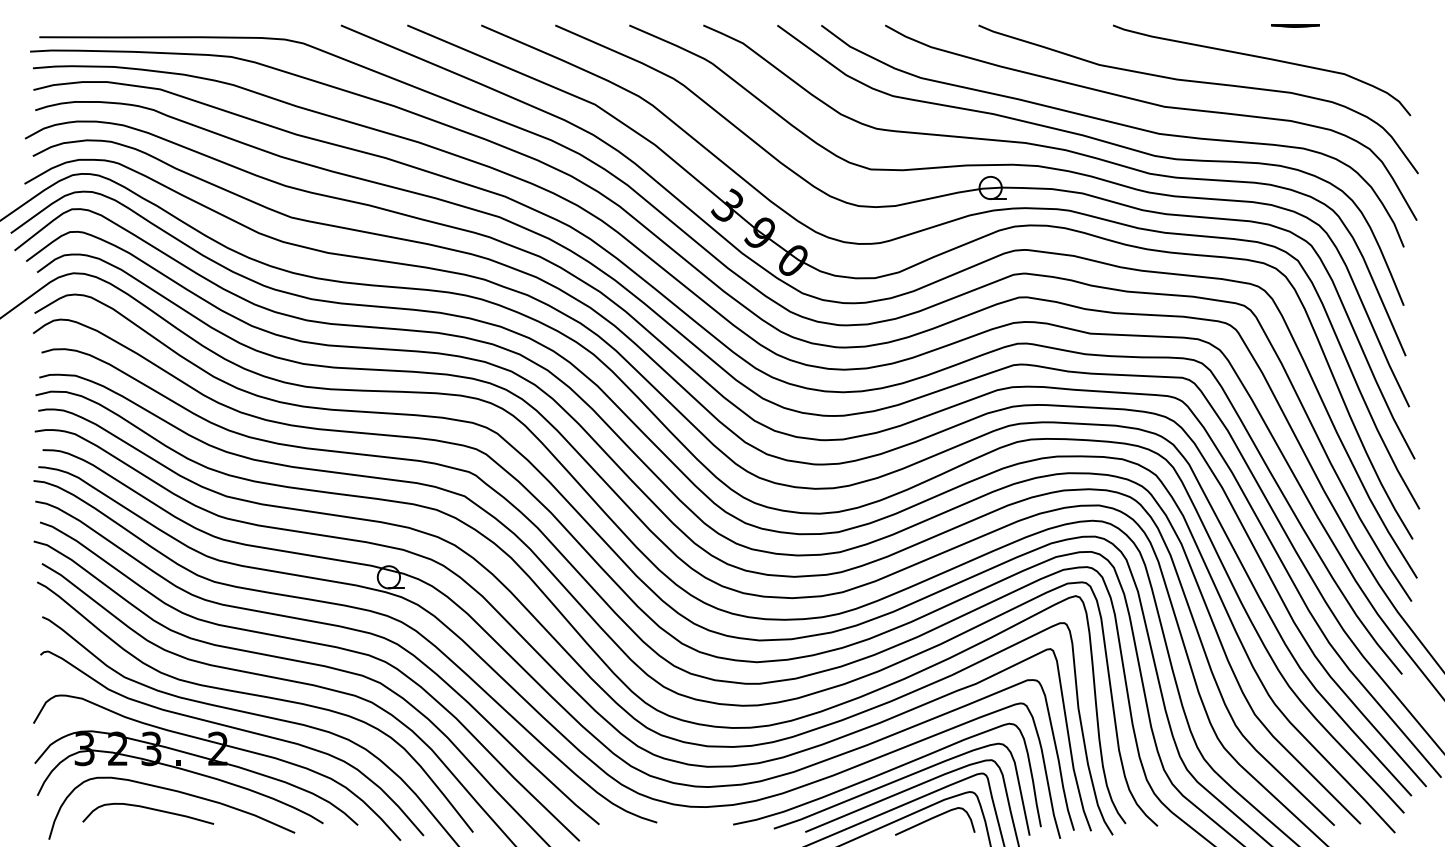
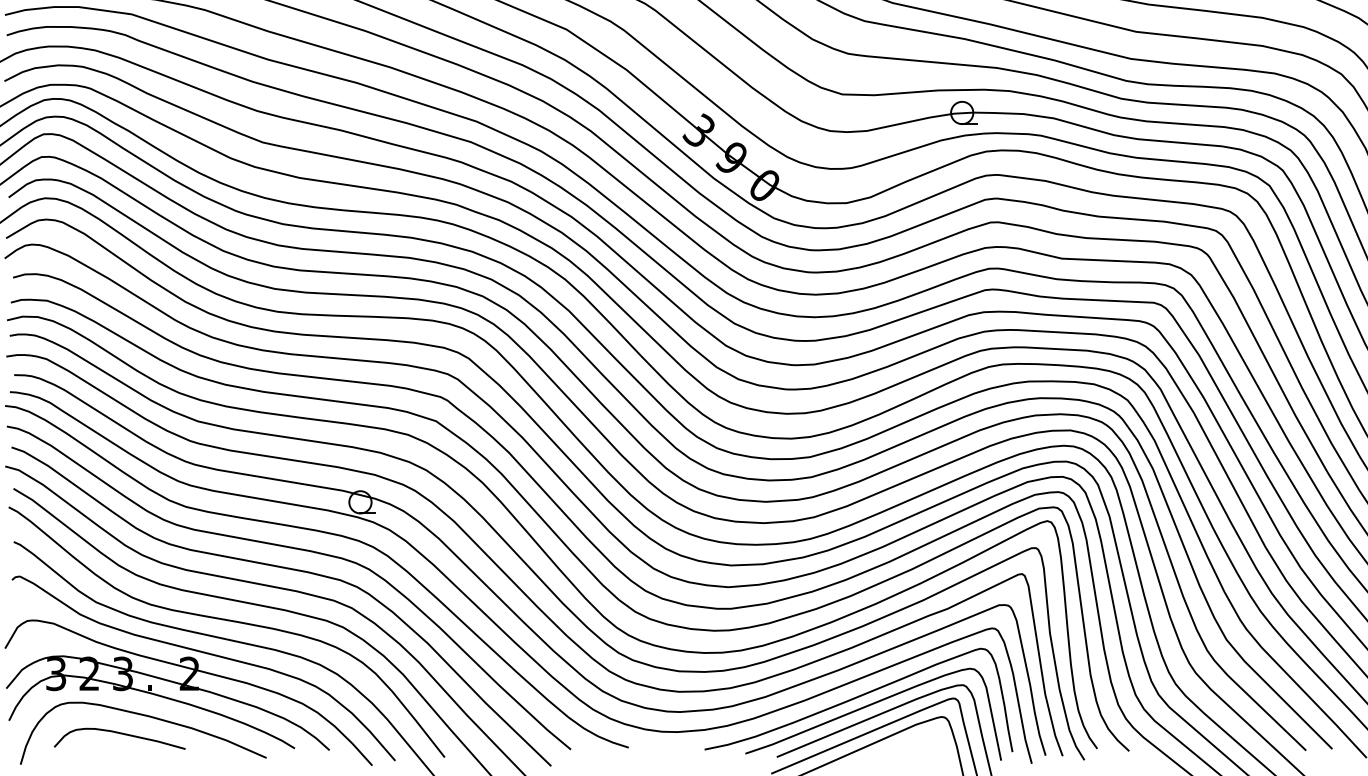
curve: (934, 818) -> (906, 743), removed

